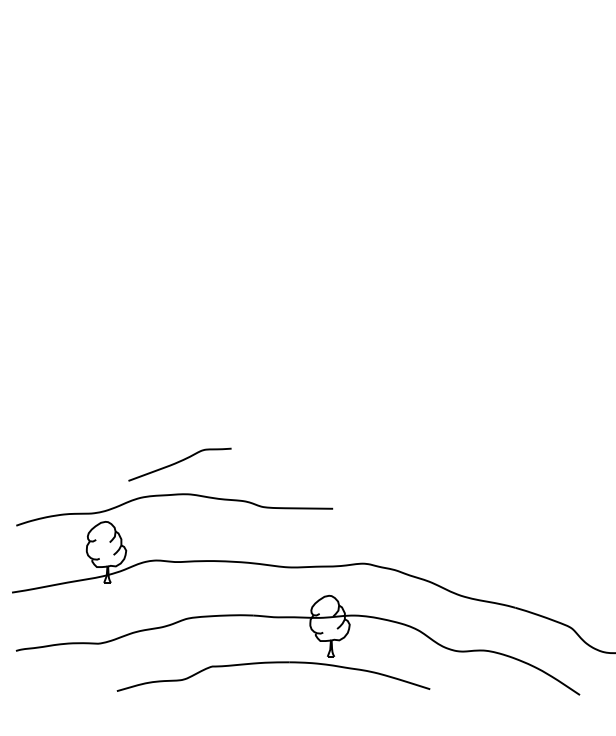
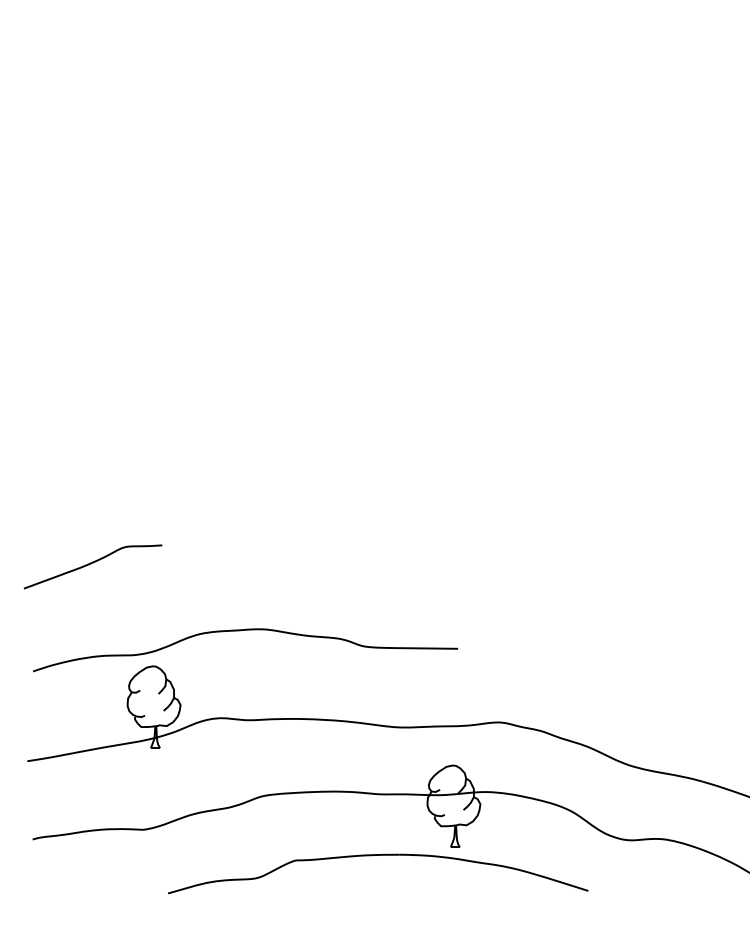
curve: (178, 463) -> (91, 565), moved

